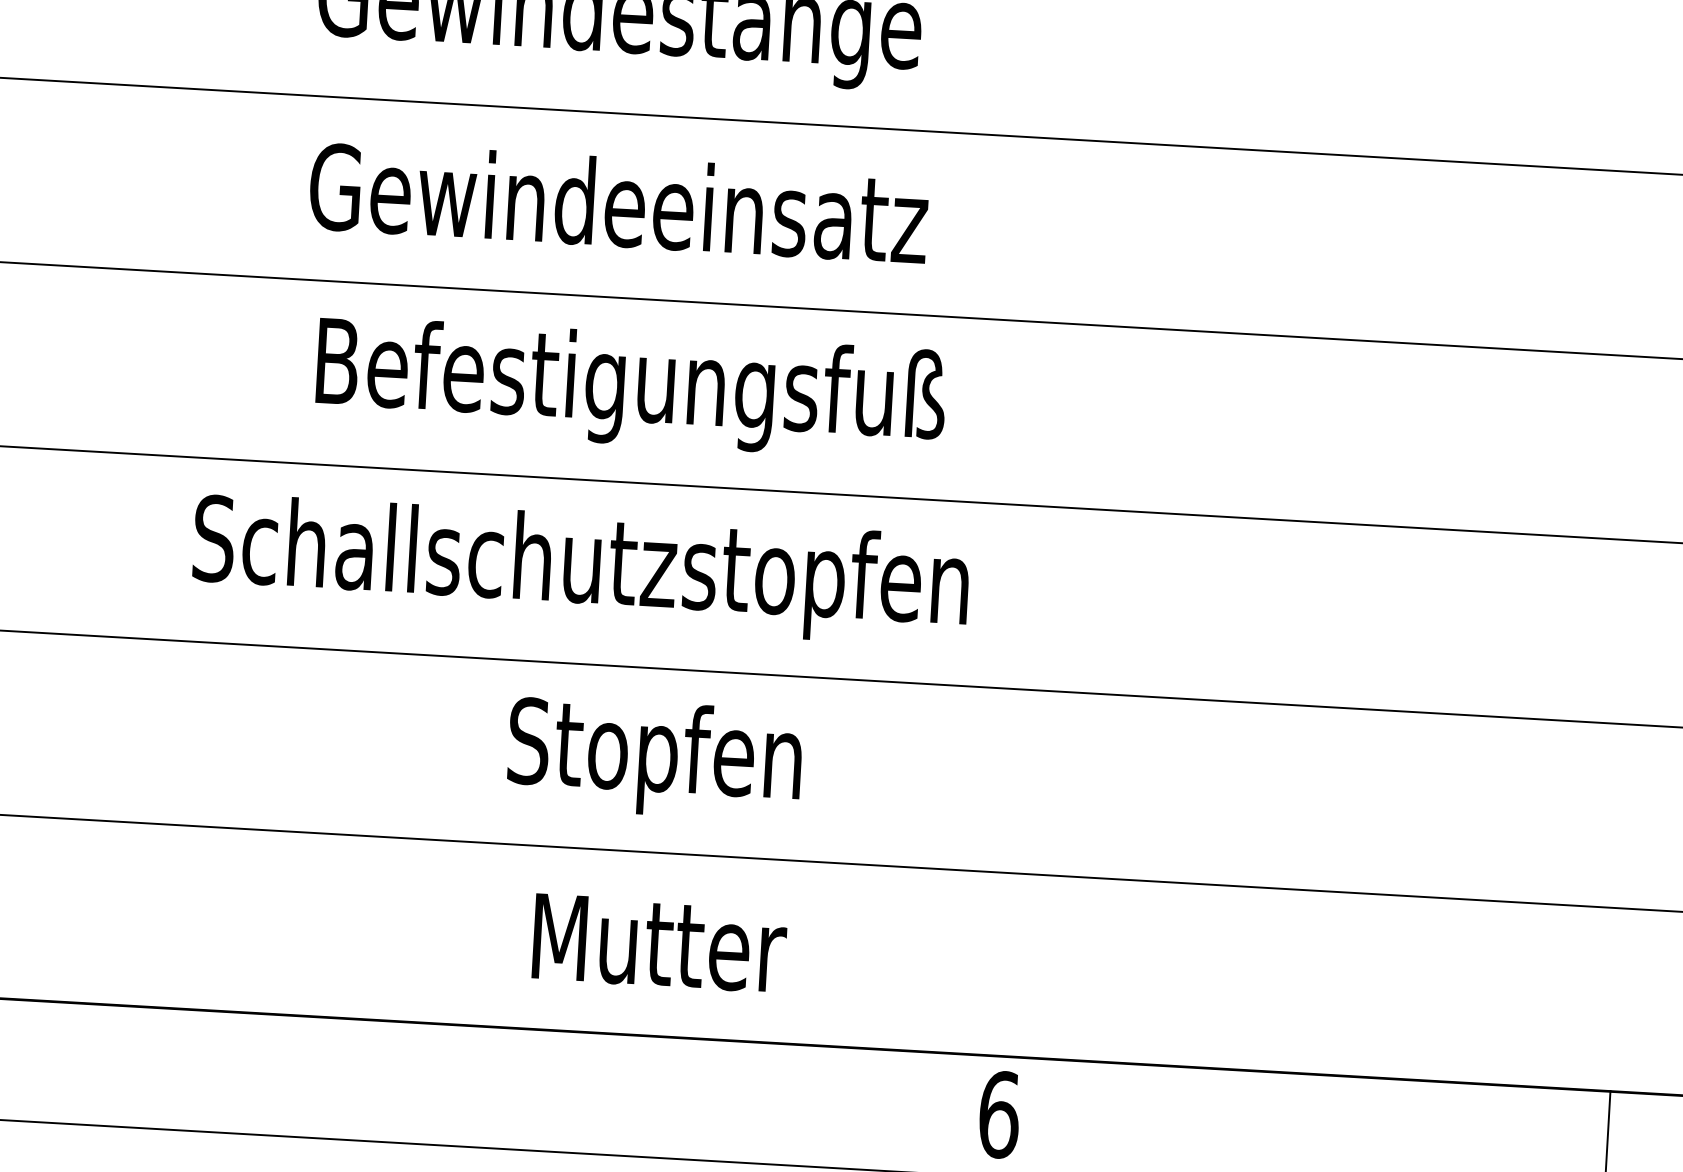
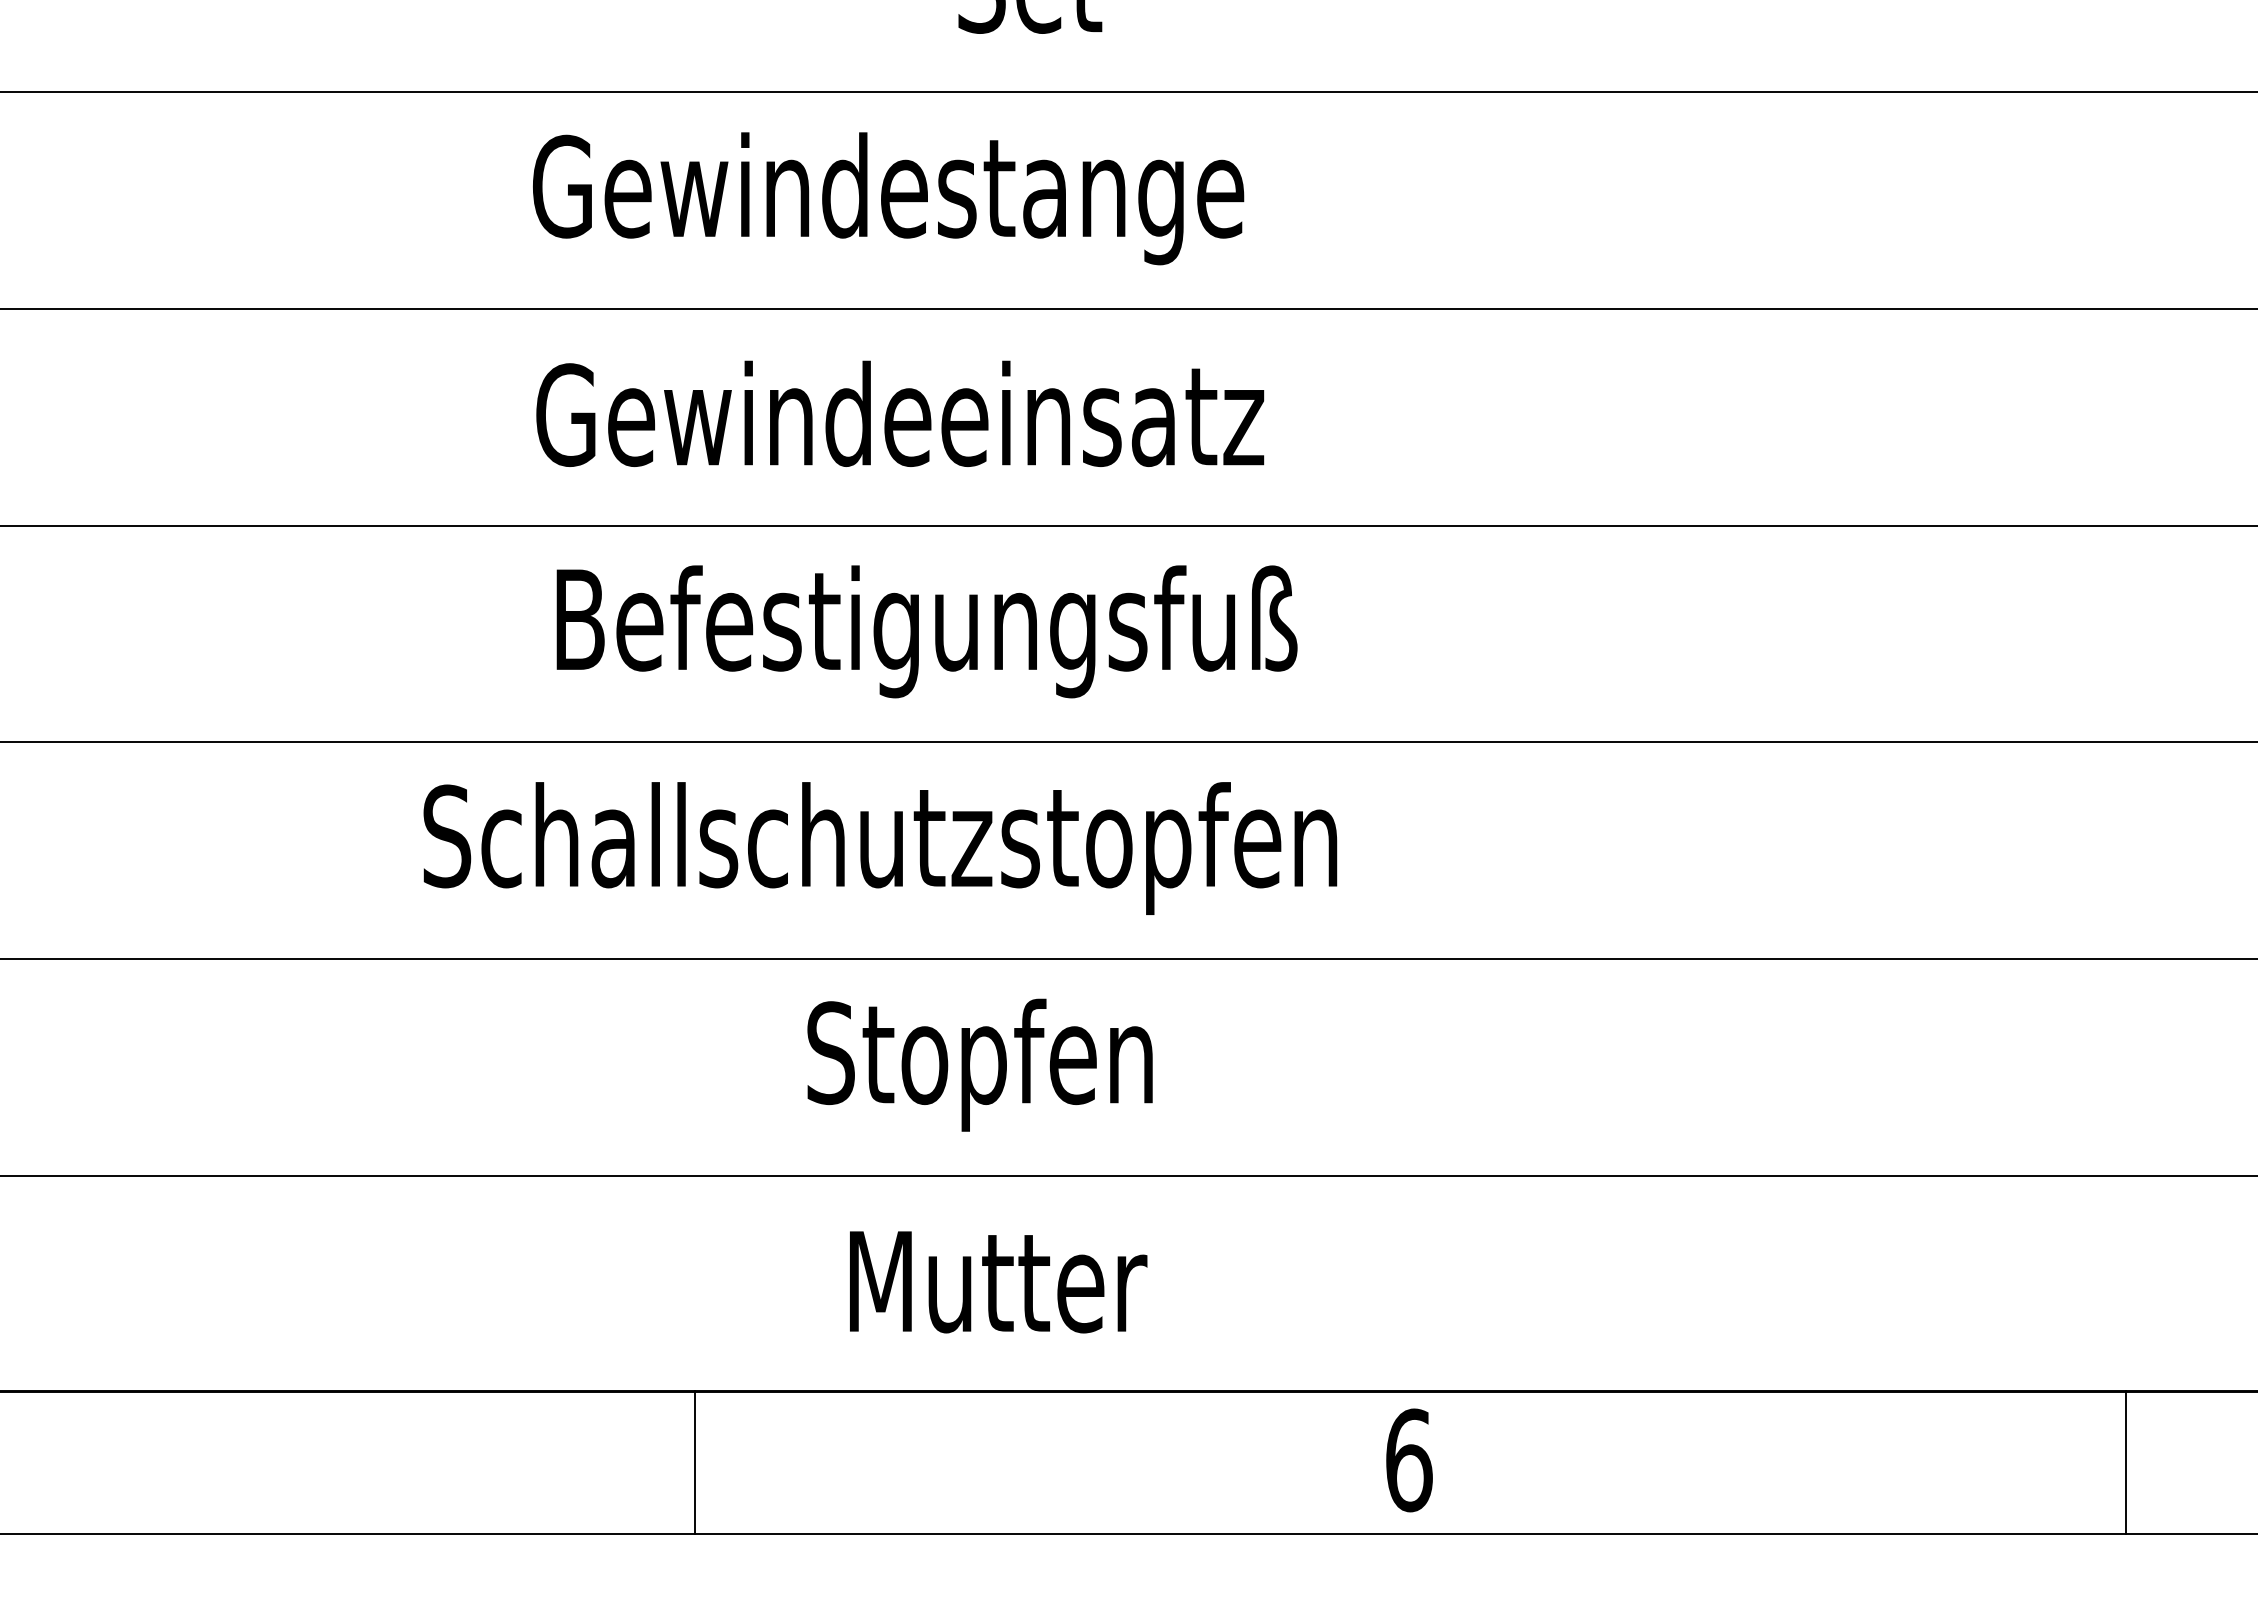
line: (393, 1081) -> (694, 1462), added

